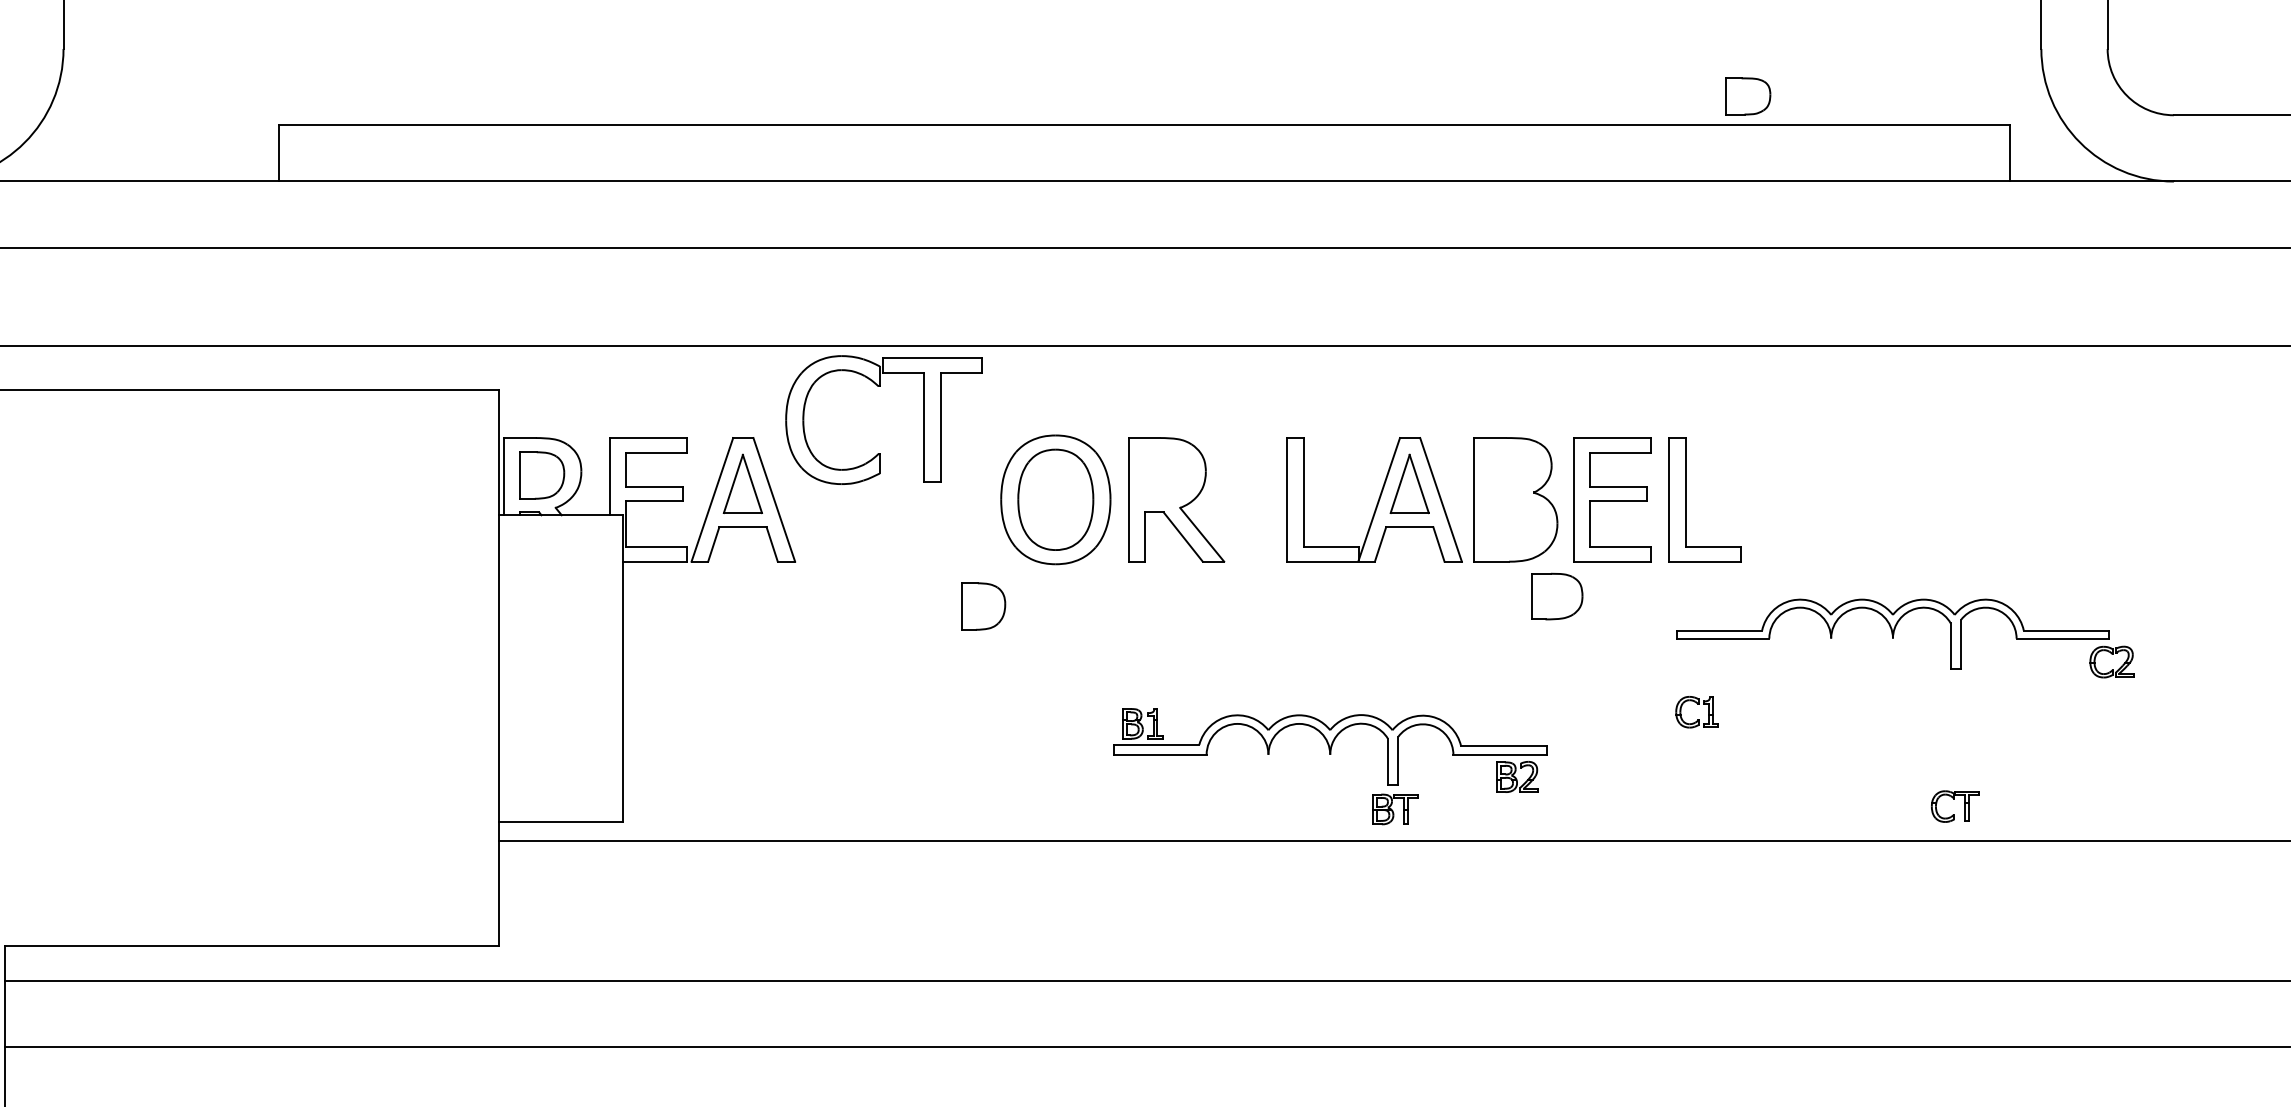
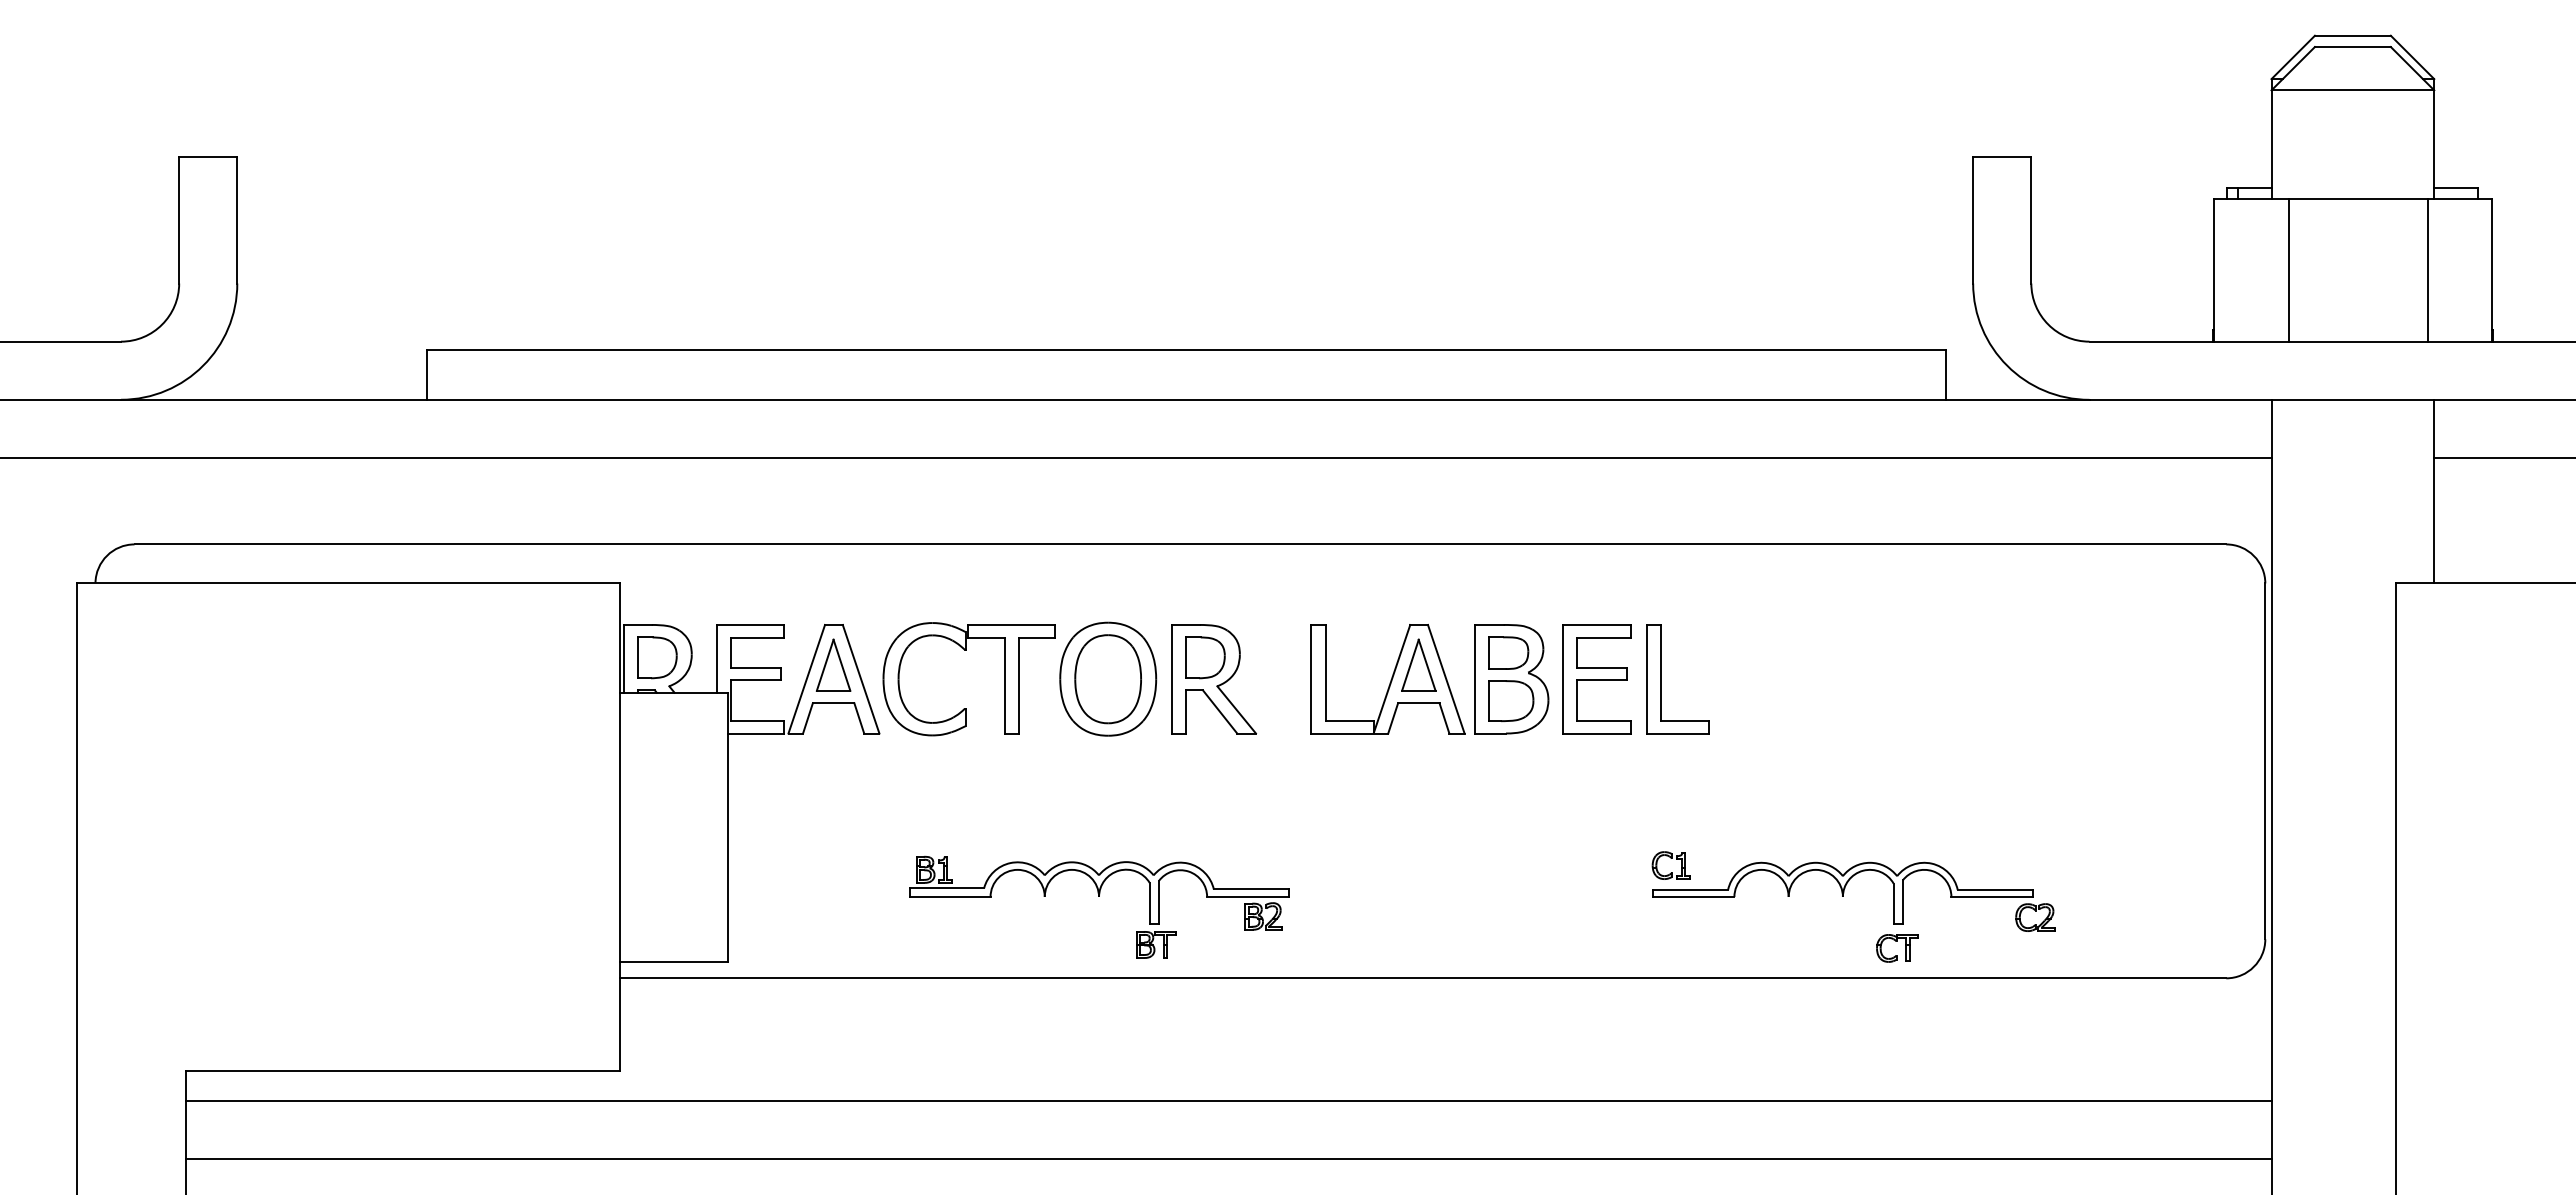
part: (1747, 95) -> (1508, 652), moved
part: (880, 387) -> (966, 650), moved
part: (1557, 595) -> (1511, 700), moved
part: (983, 606) -> (1205, 657), moved
part: (1894, 634) -> (1844, 893), moved
part: (1330, 754) -> (1099, 896), moved

